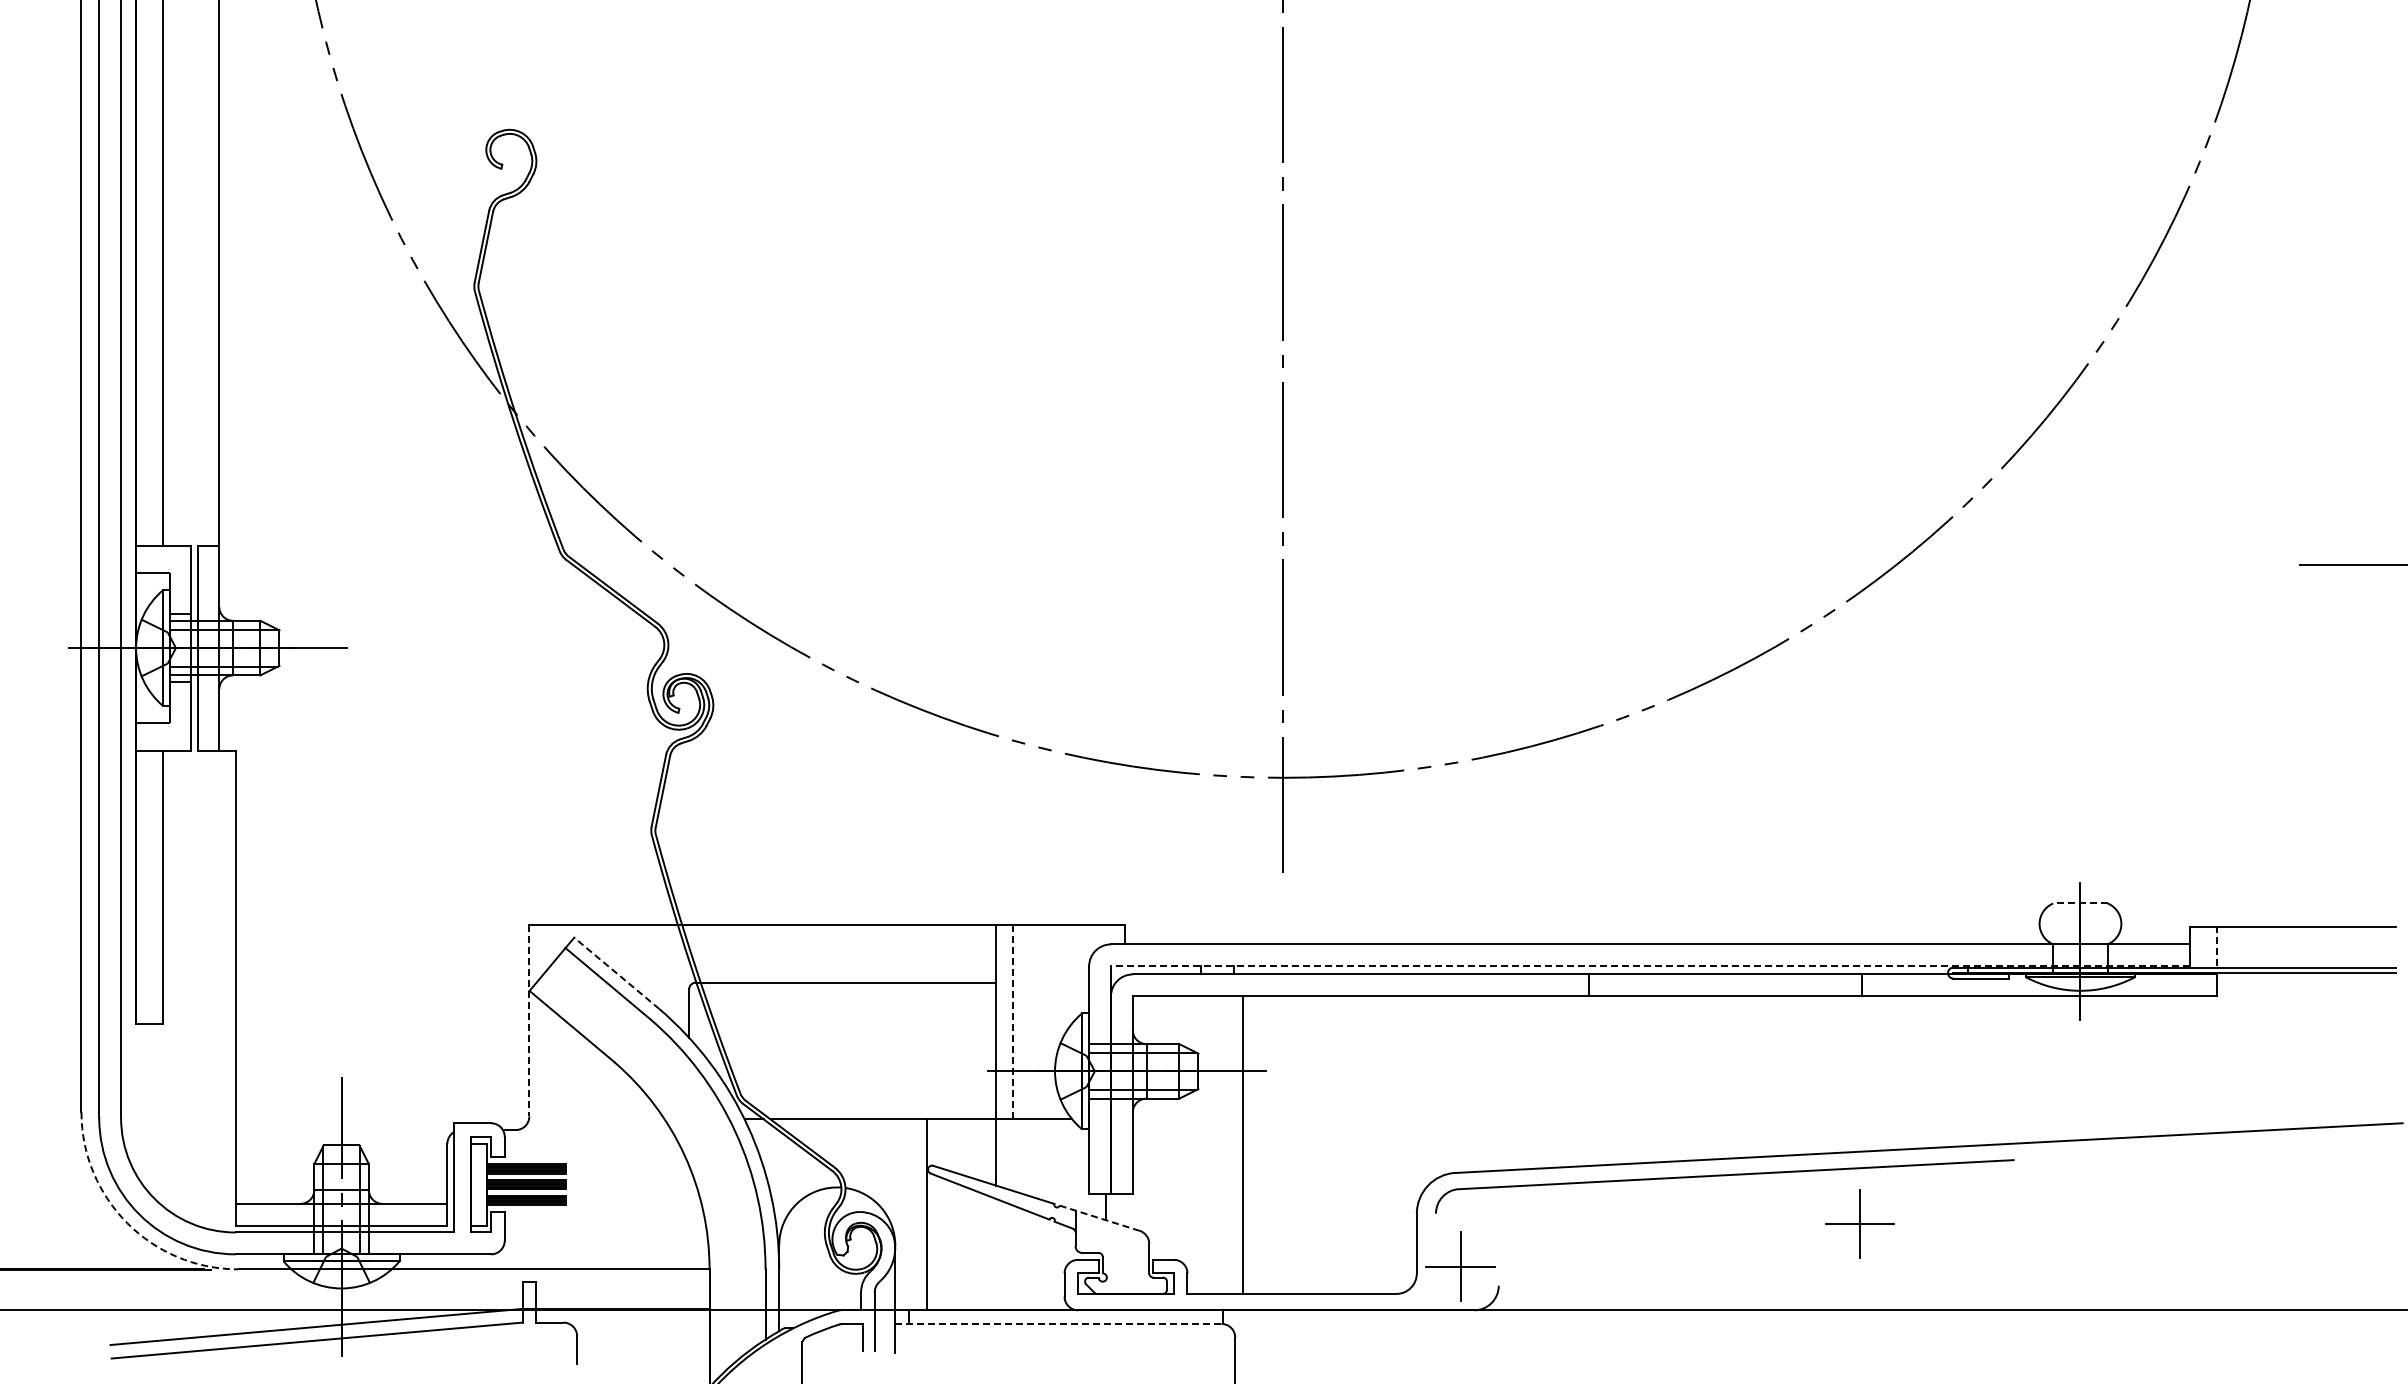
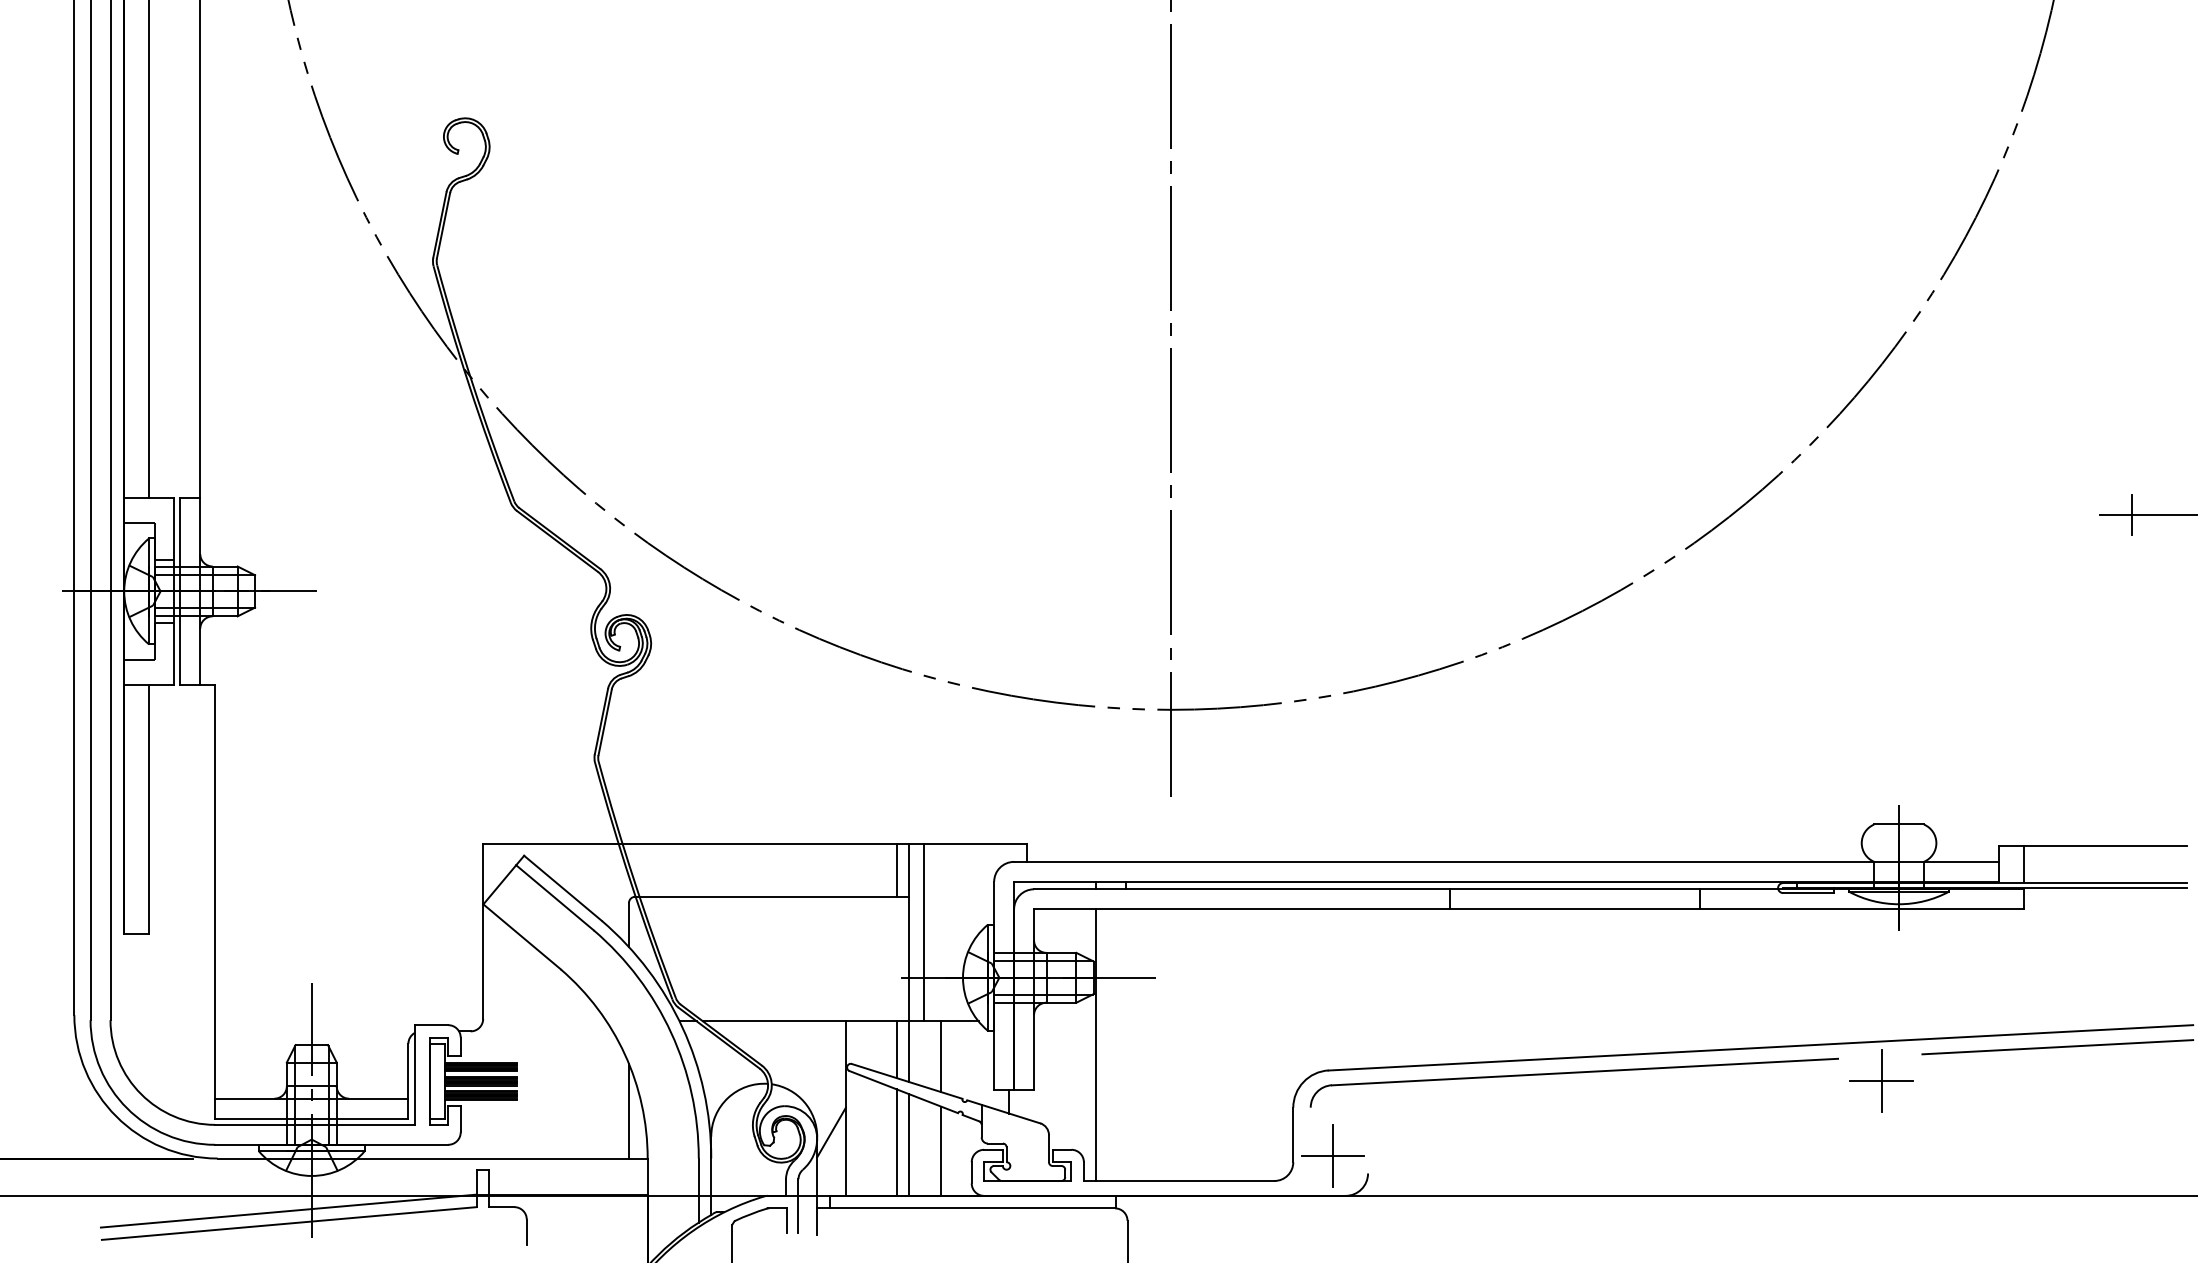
line: (2335, 564) -> (2131, 515), added
line: (2079, 903) -> (1898, 824), dashed -> solid
line: (2216, 946) -> (2023, 863), dashed -> solid
line: (982, 953) -> (896, 870), added
line: (1649, 966) -> (1505, 882), dashed -> solid
line: (616, 973) -> (562, 888), dashed -> solid
line: (529, 1020) -> (483, 931), dashed -> solid
line: (1012, 1022) -> (924, 933), dashed -> solid
line: (1243, 1144) -> (1096, 1044), moved
line: (2254, 1147) -> (2057, 1047), added
line: (982, 1150) -> (896, 1050), added
line: (1031, 1157) -> (941, 1056), added
line: (689, 1217) -> (629, 1111), added
line: (1099, 1218) -> (1003, 1112), dashed -> solid
arc: (127, 1223) -> (116, 1116), dashed -> solid
part: (1859, 1223) -> (1880, 1081), moved
line: (910, 1240) -> (831, 1132), added
line: (982, 1251) -> (896, 1142), added
line: (996, 1254) -> (909, 1144), added
line: (1031, 1261) -> (941, 1151), added
line: (1058, 1323) -> (966, 1207), dashed -> solid

